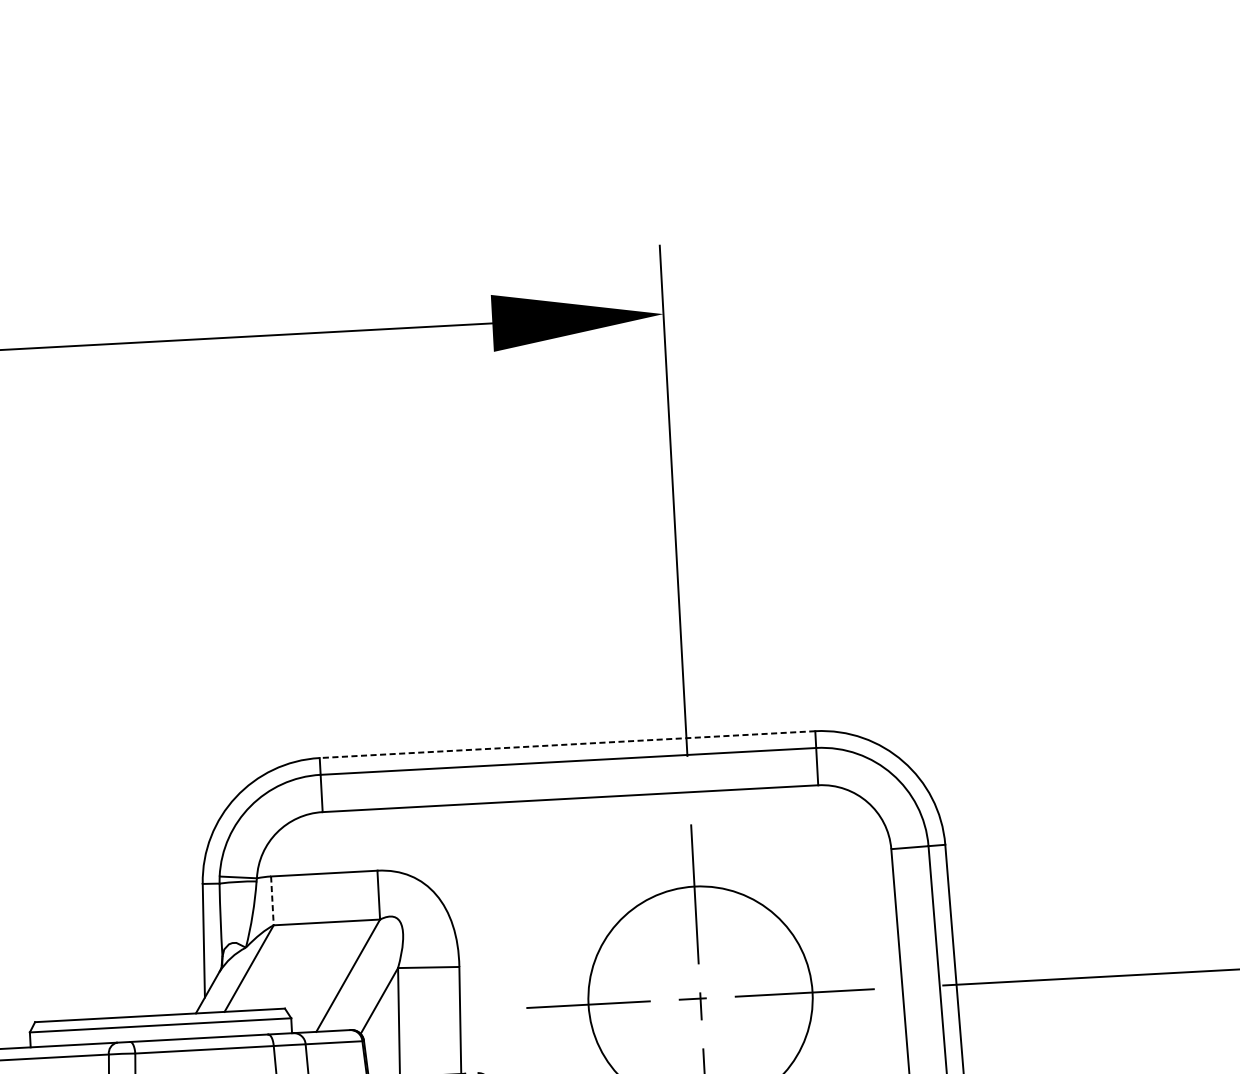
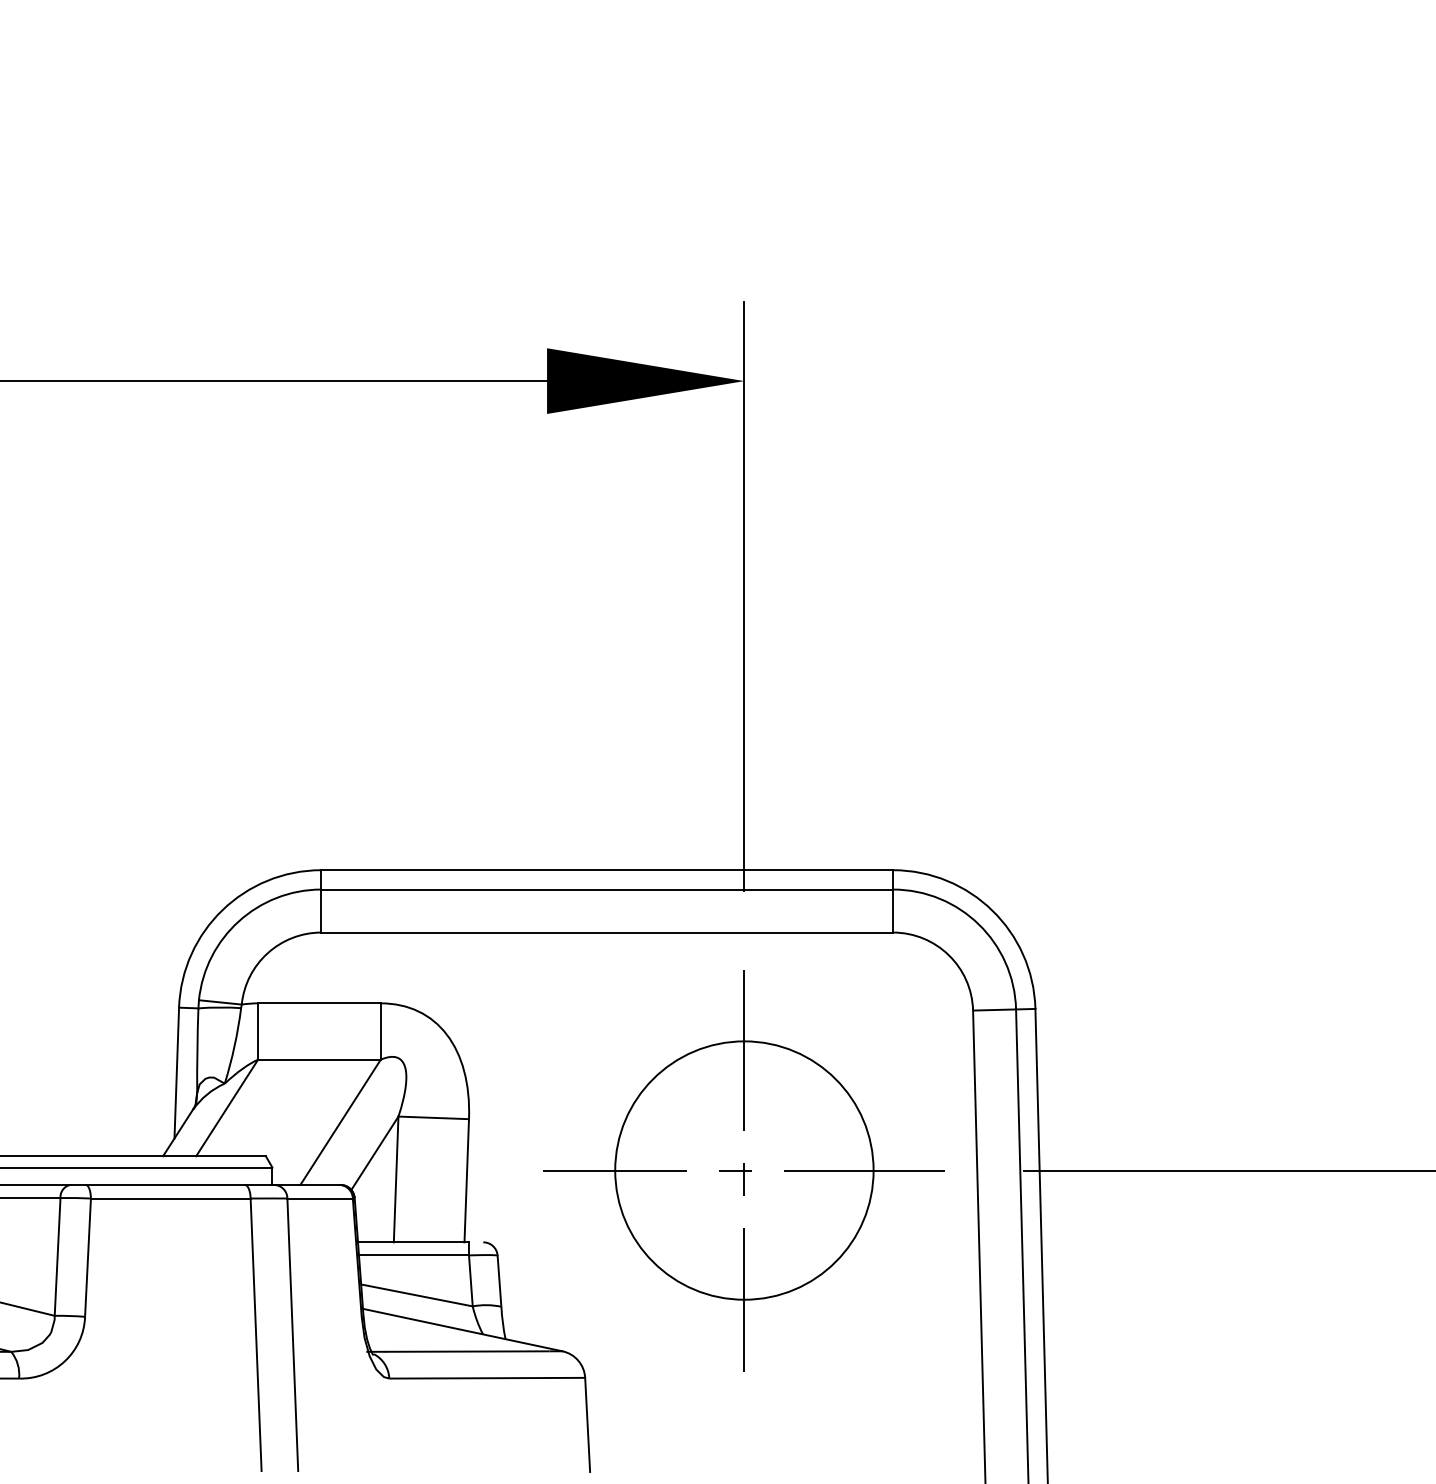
line: (567, 744) -> (607, 870), dashed -> solid
line: (272, 901) -> (258, 1032), dashed -> solid

